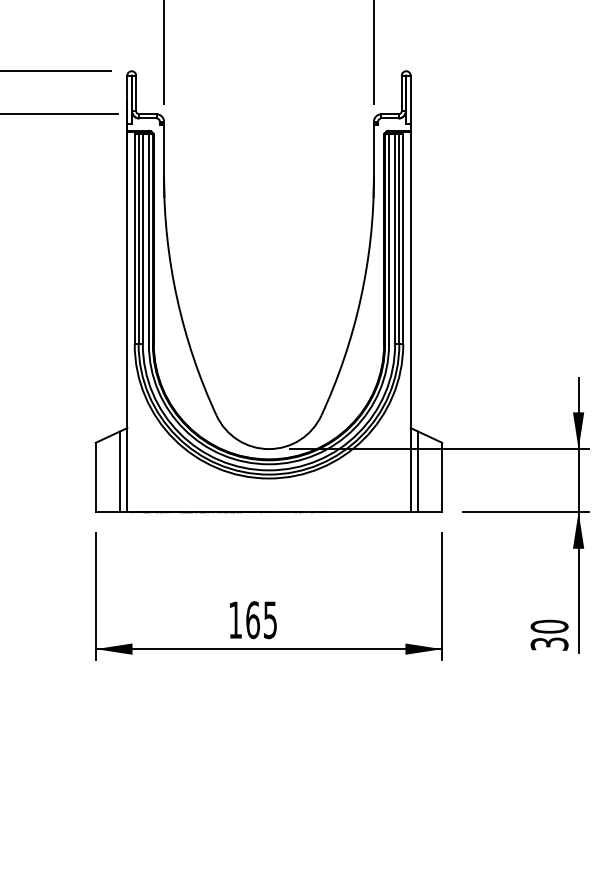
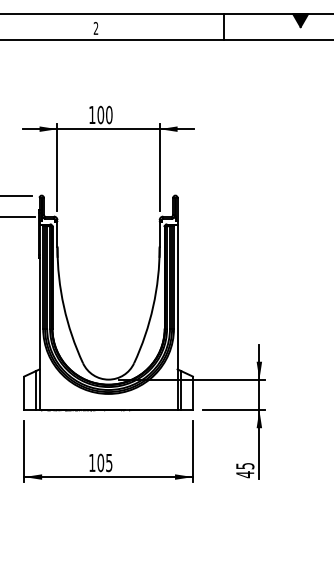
text: (252, 619) -> (100, 462), 165 -> 105
text: (550, 635) -> (245, 470), 30 -> 45

